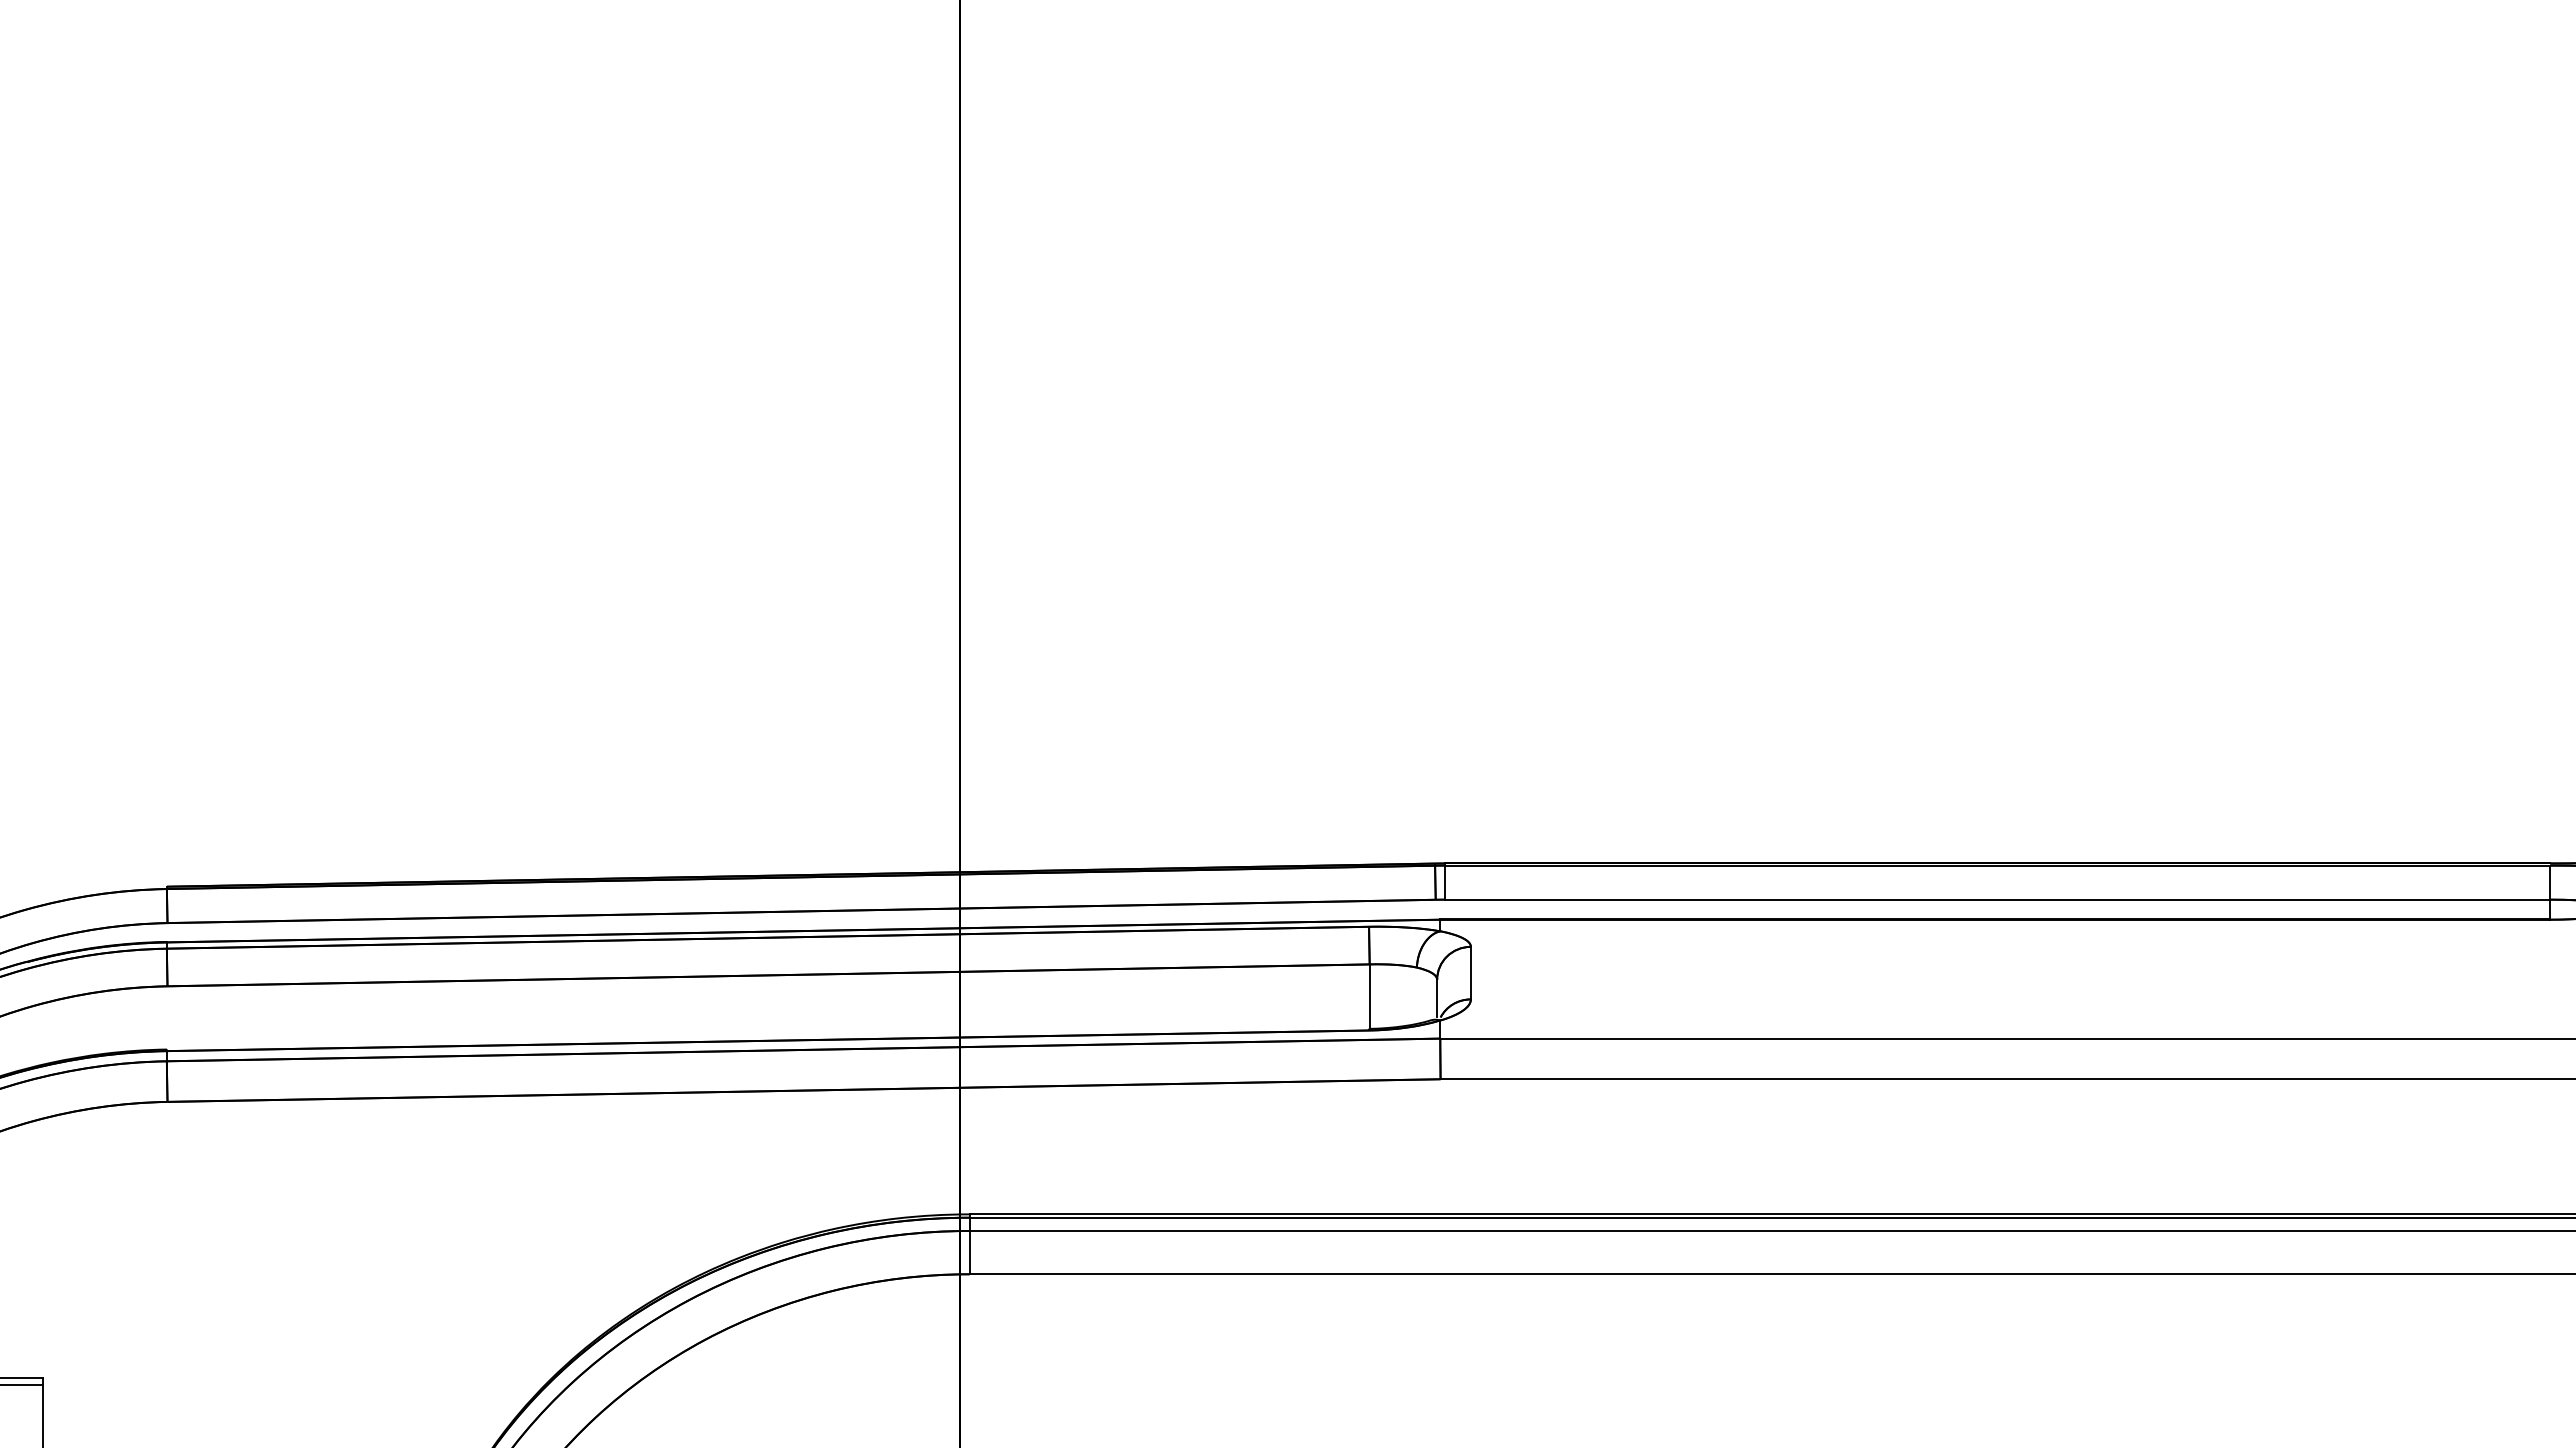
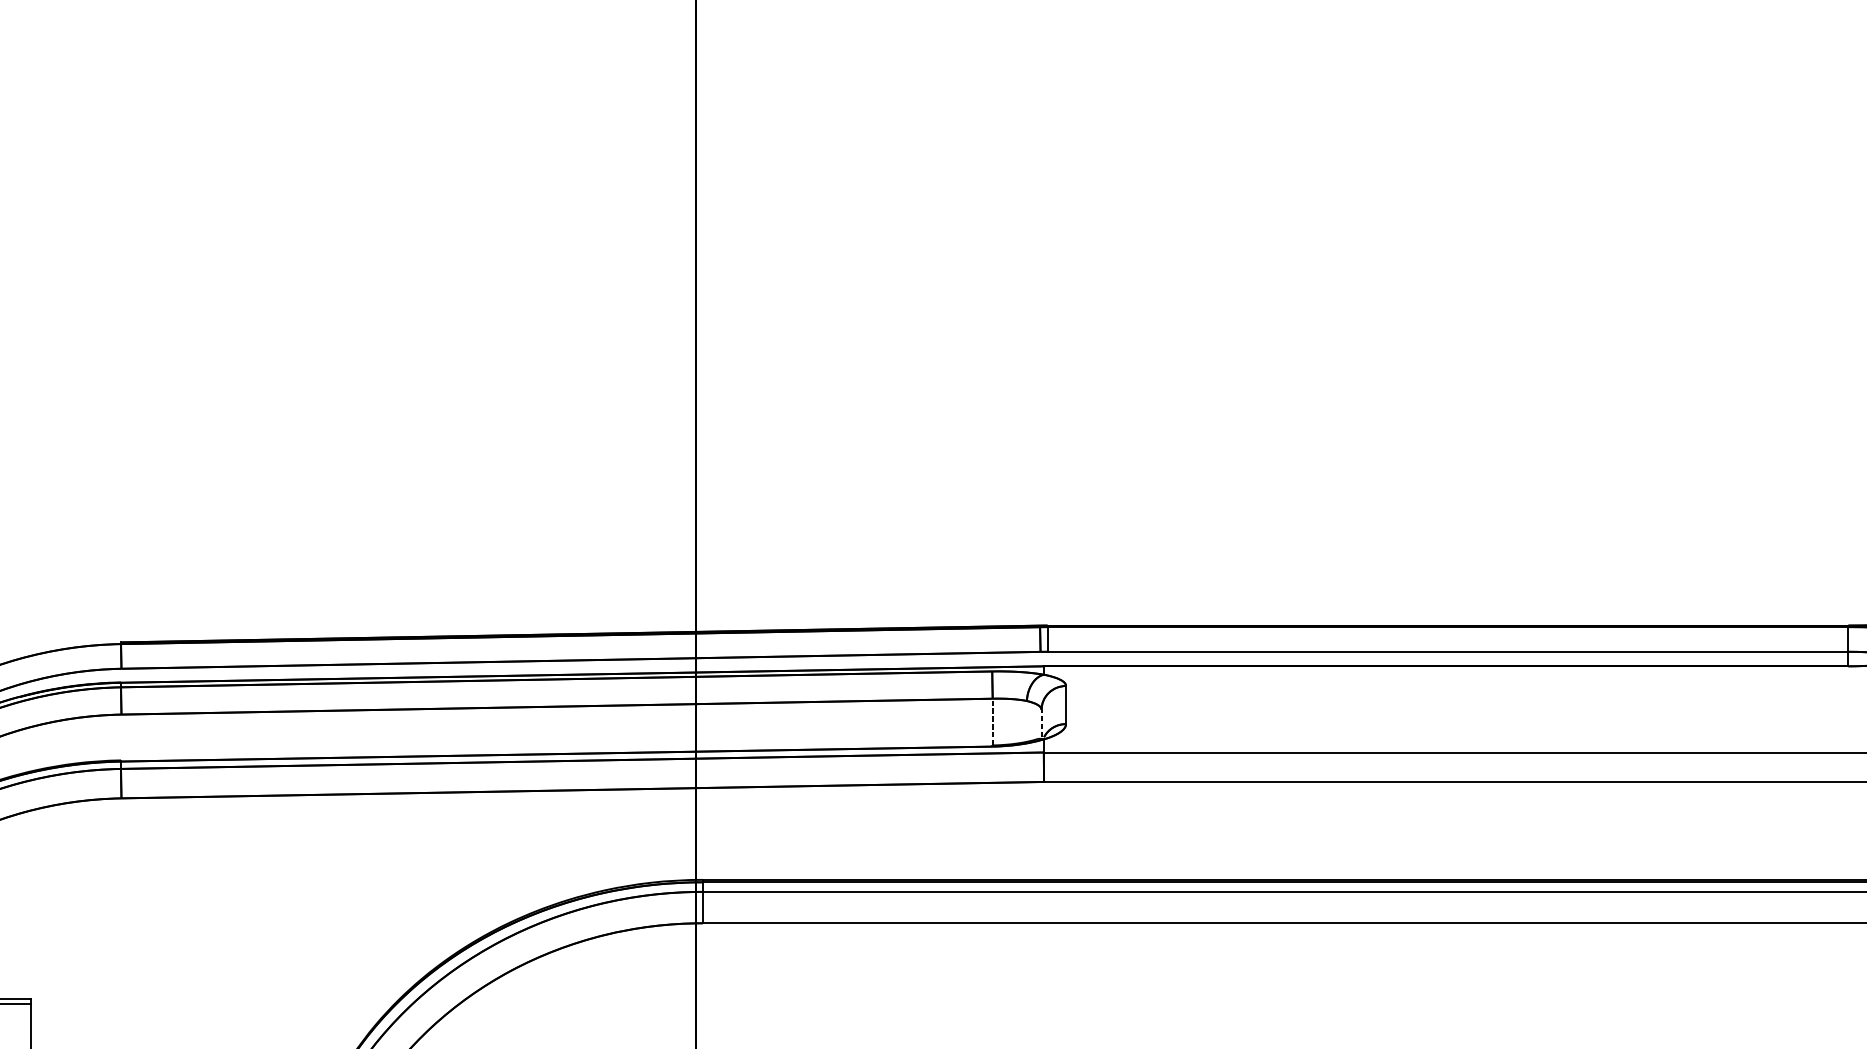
line: (1369, 996) -> (992, 721), solid -> dashed
line: (1437, 998) -> (1041, 723), solid -> dashed

